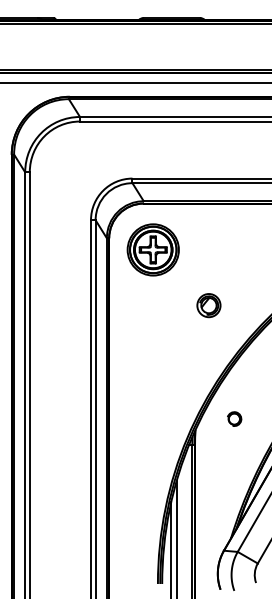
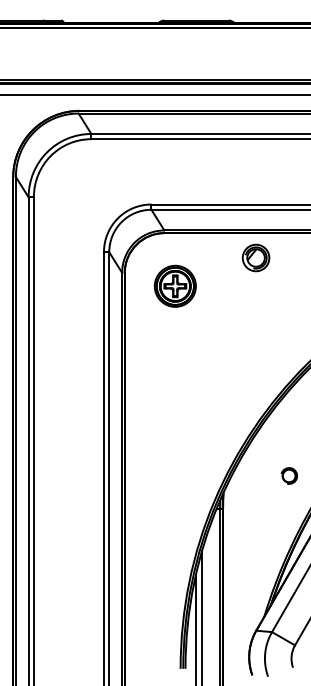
part: (153, 250) -> (175, 286), size x0.7
part: (208, 305) -> (255, 257), moved
part: (234, 418) -> (289, 475), moved

